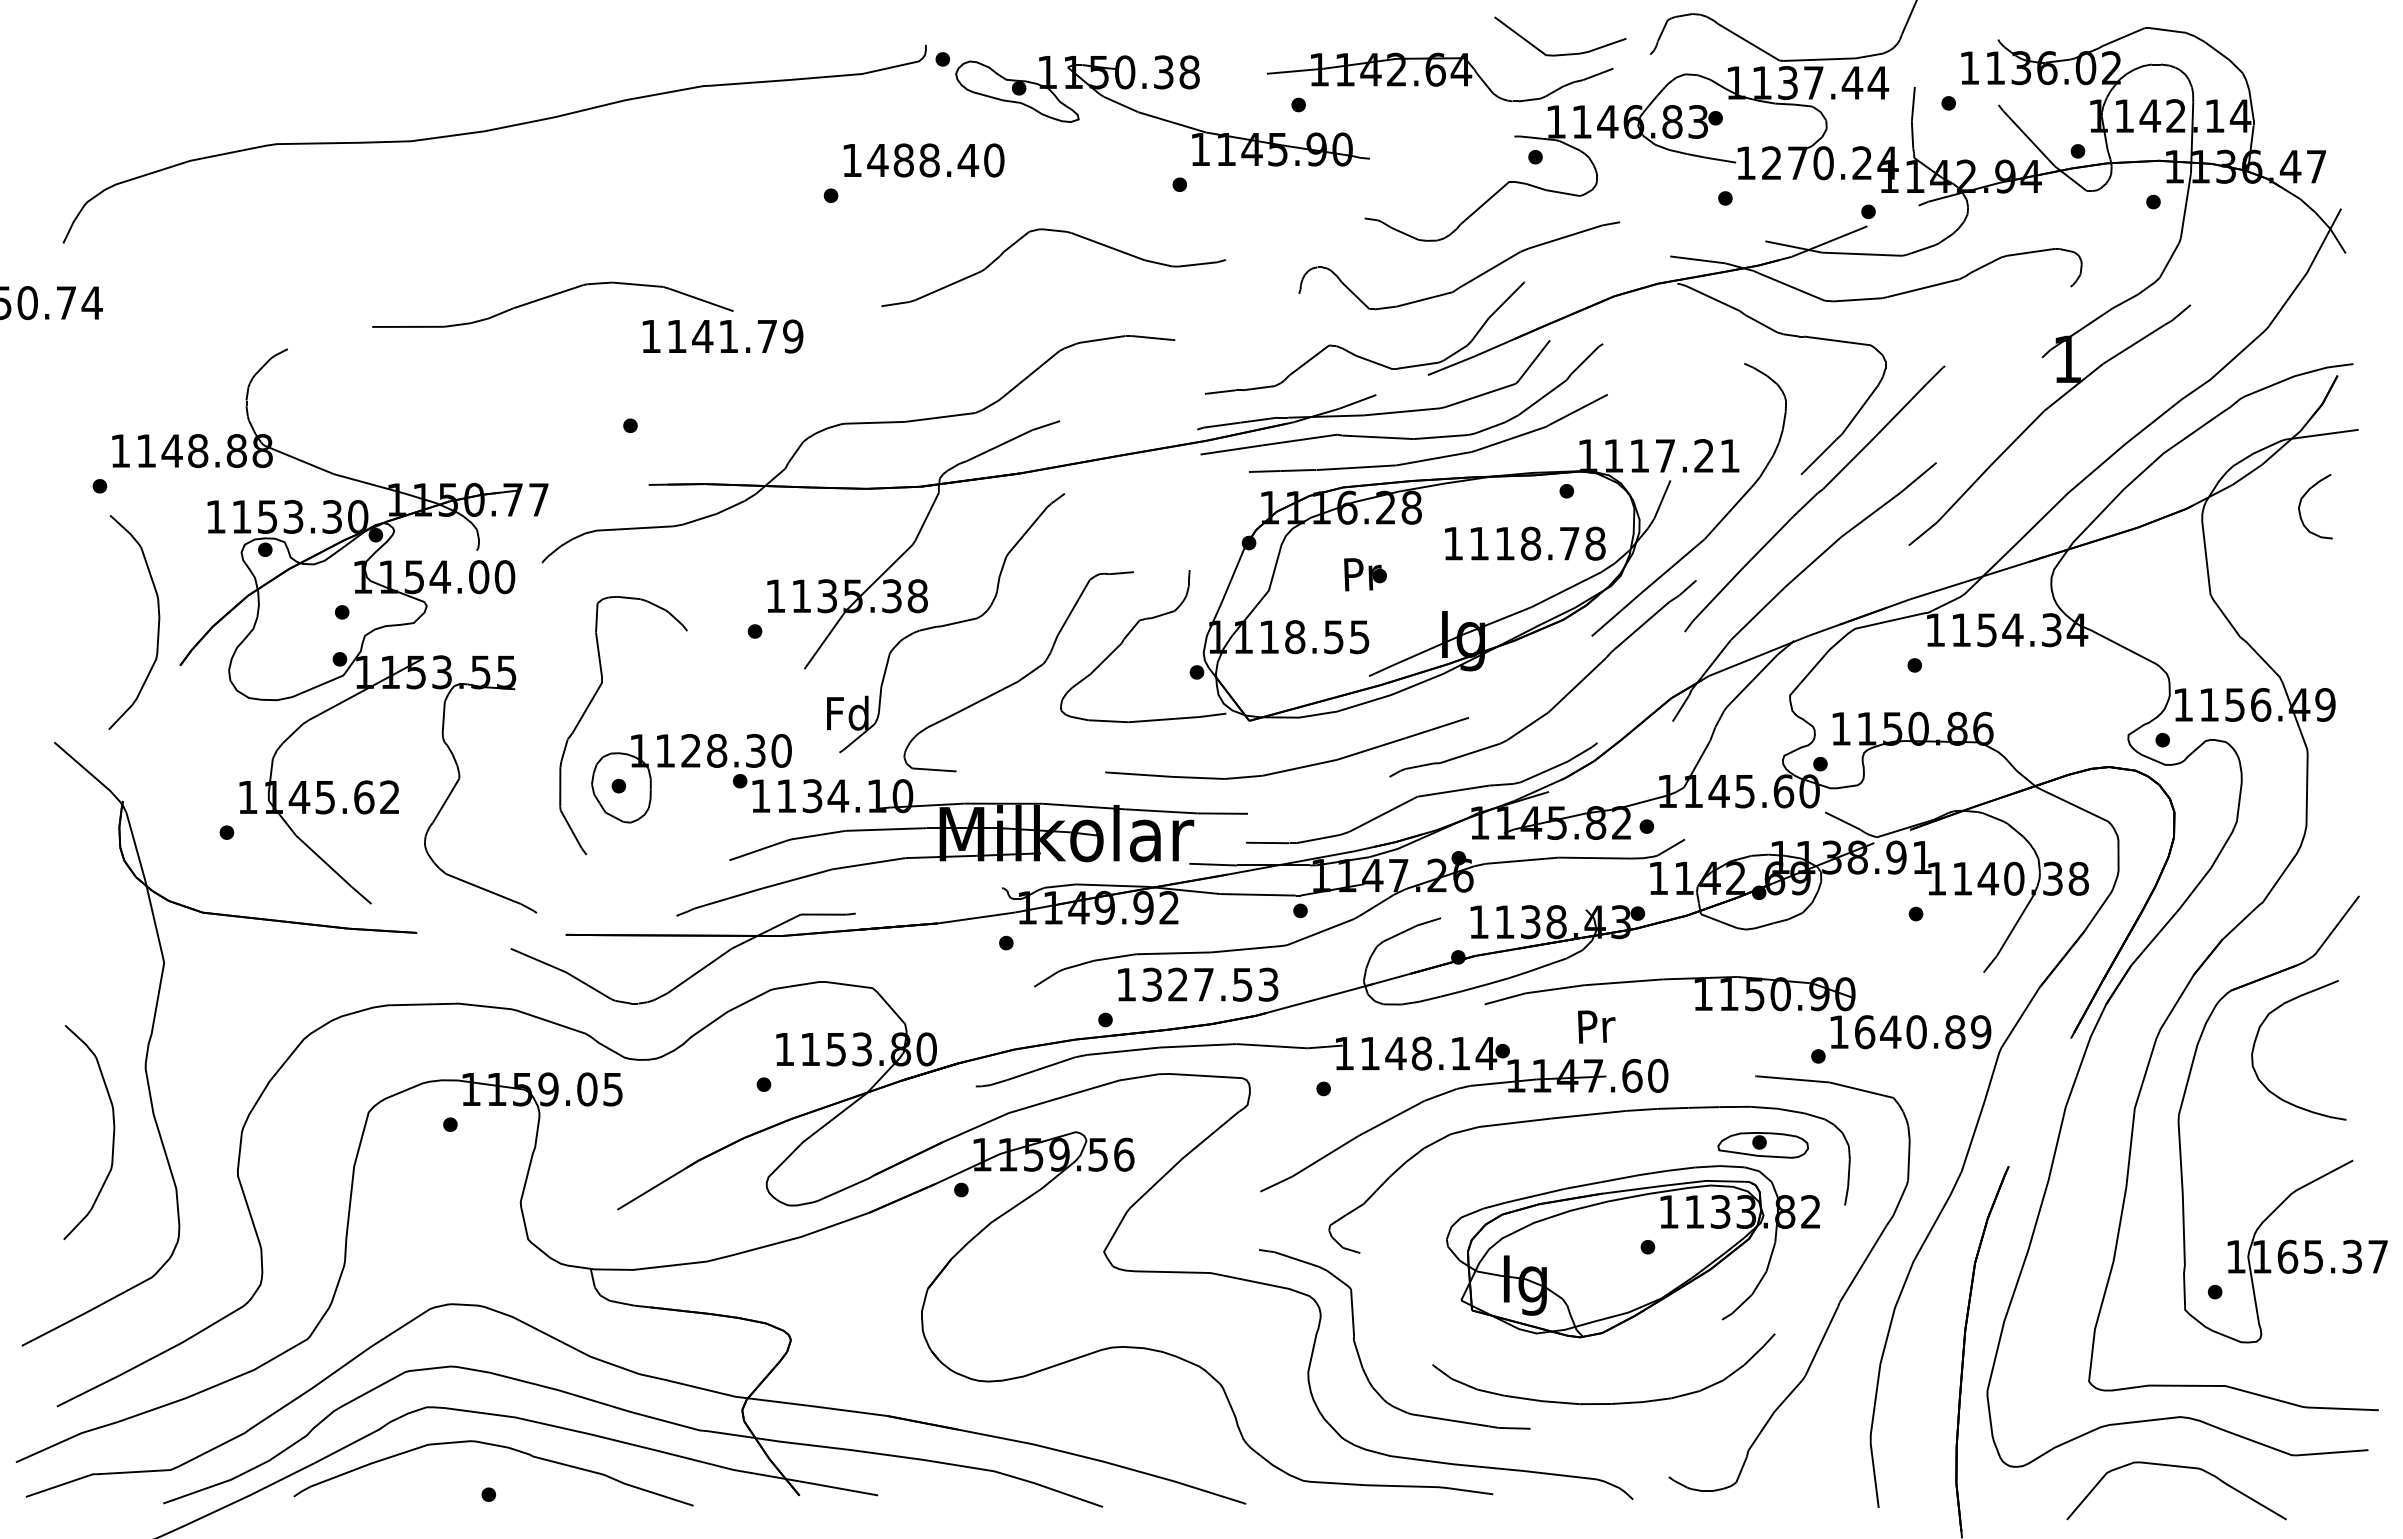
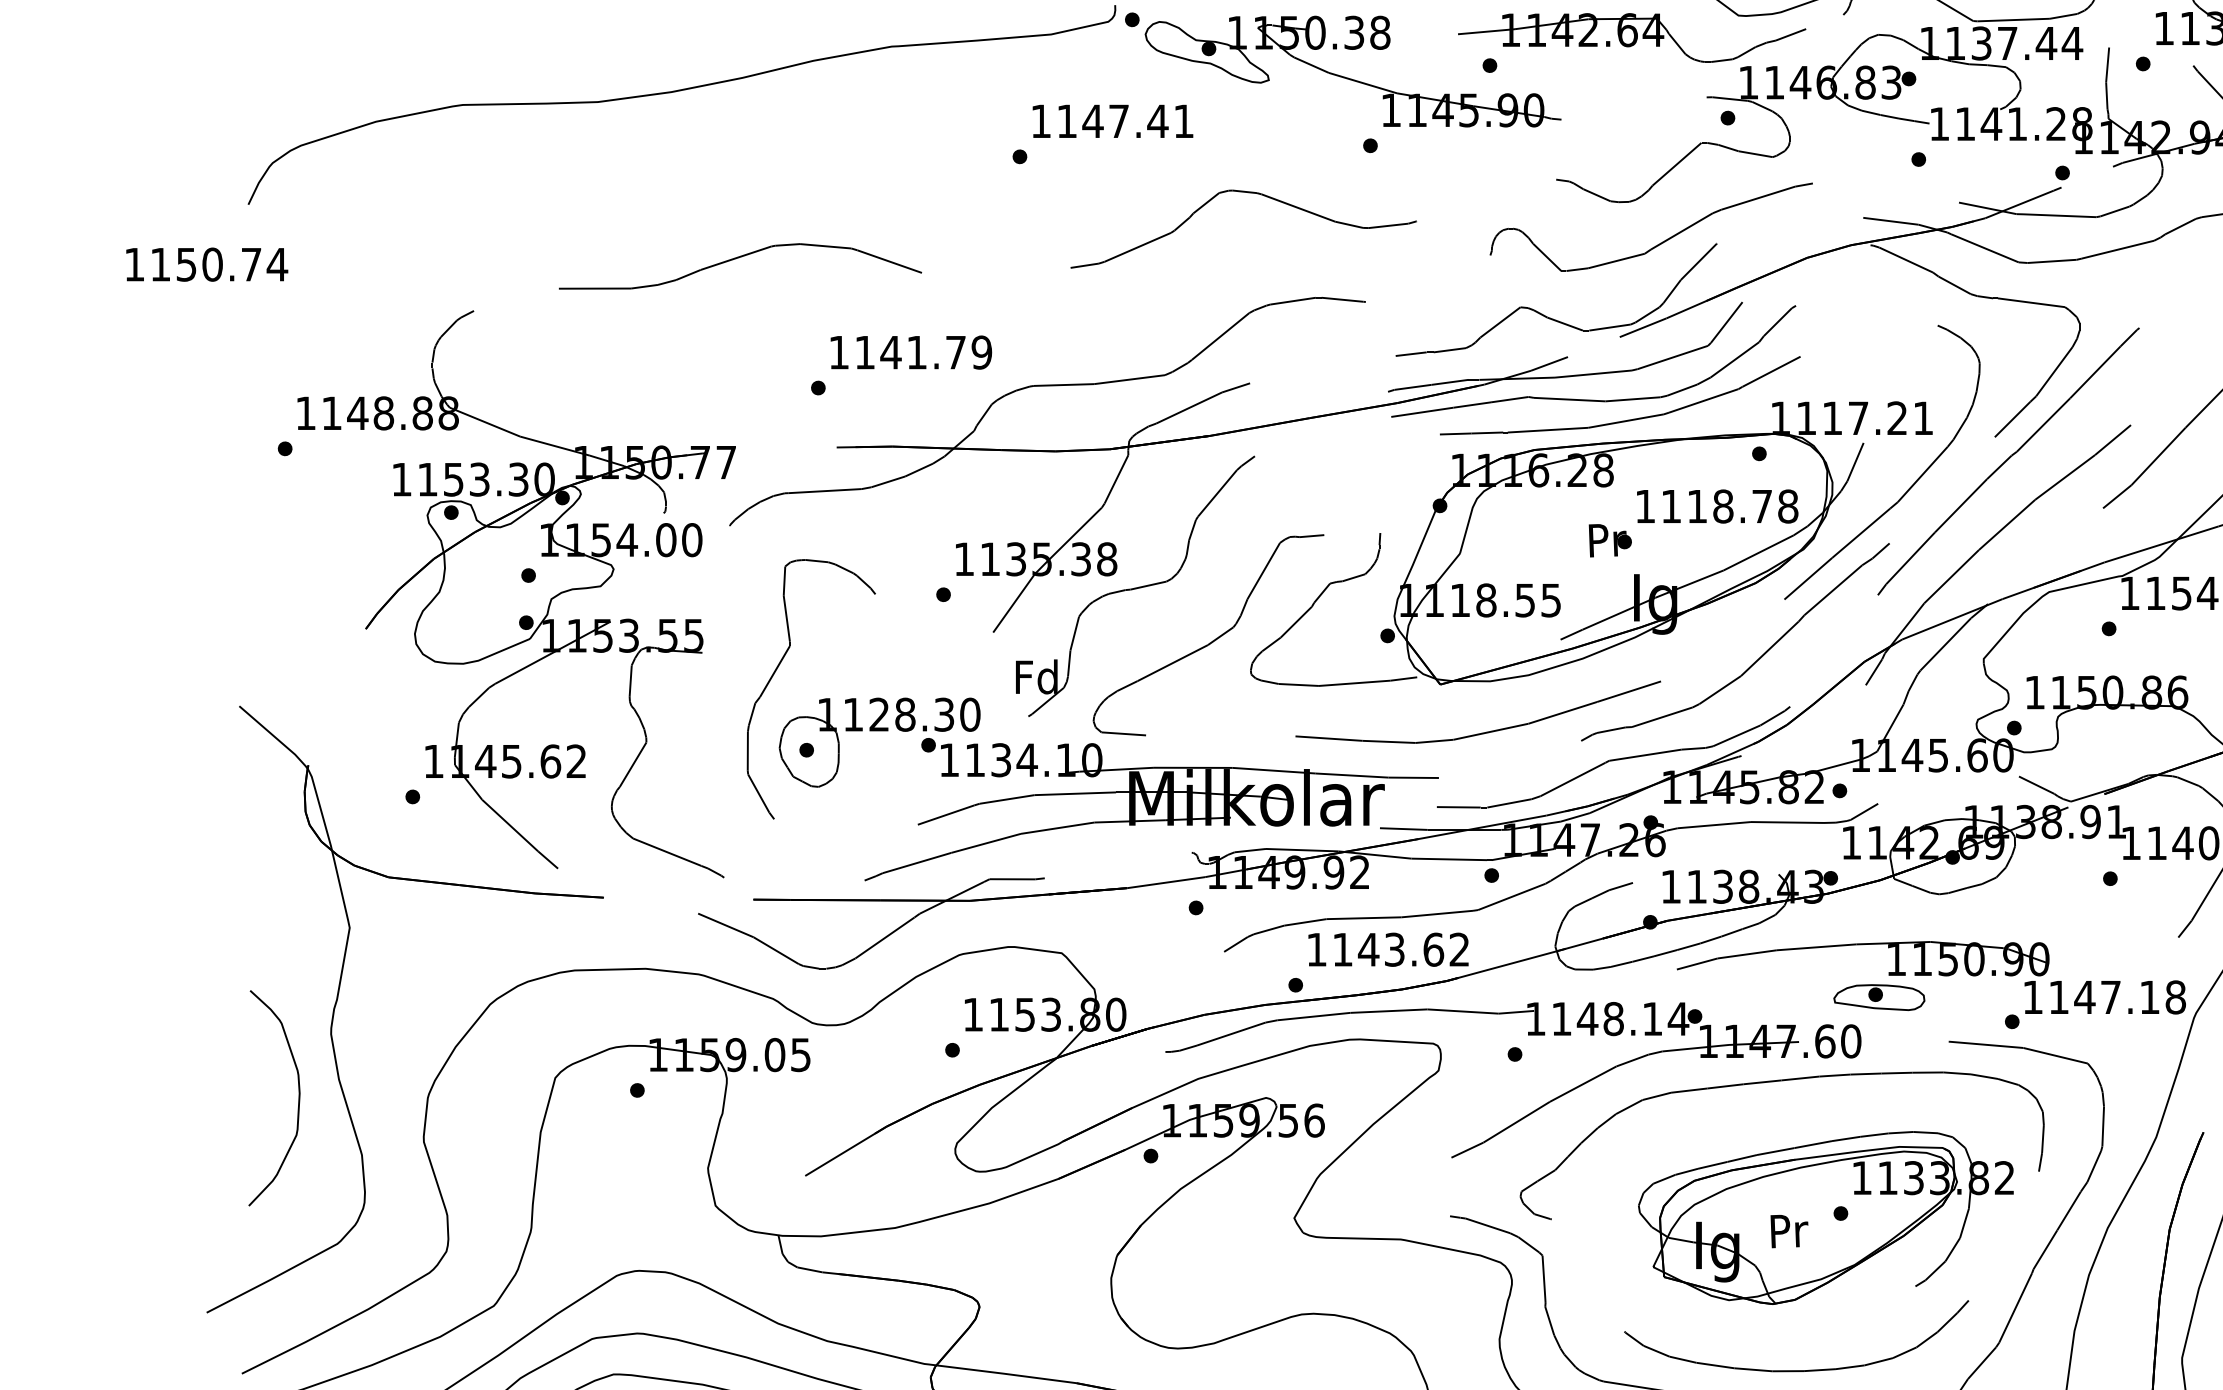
text: (935, 160) -> (1124, 121), 1488.40 -> 1147.41
text: (1830, 163) -> (2024, 124), 1270.24 -> 1141.28
text: (722, 336) -> (910, 352), moved
text: (1365, 574) -> (1610, 540), moved
curve: (157, 627) -> (343, 590), removed
text: (1210, 984) -> (1401, 949), 1327.53 -> 1143.62
text: (1596, 1026) -> (1789, 1230), moved
text: (1923, 1032) -> (2117, 997), 1640.89 -> 1147.18
part: (1762, 1145) -> (1878, 997), moved

